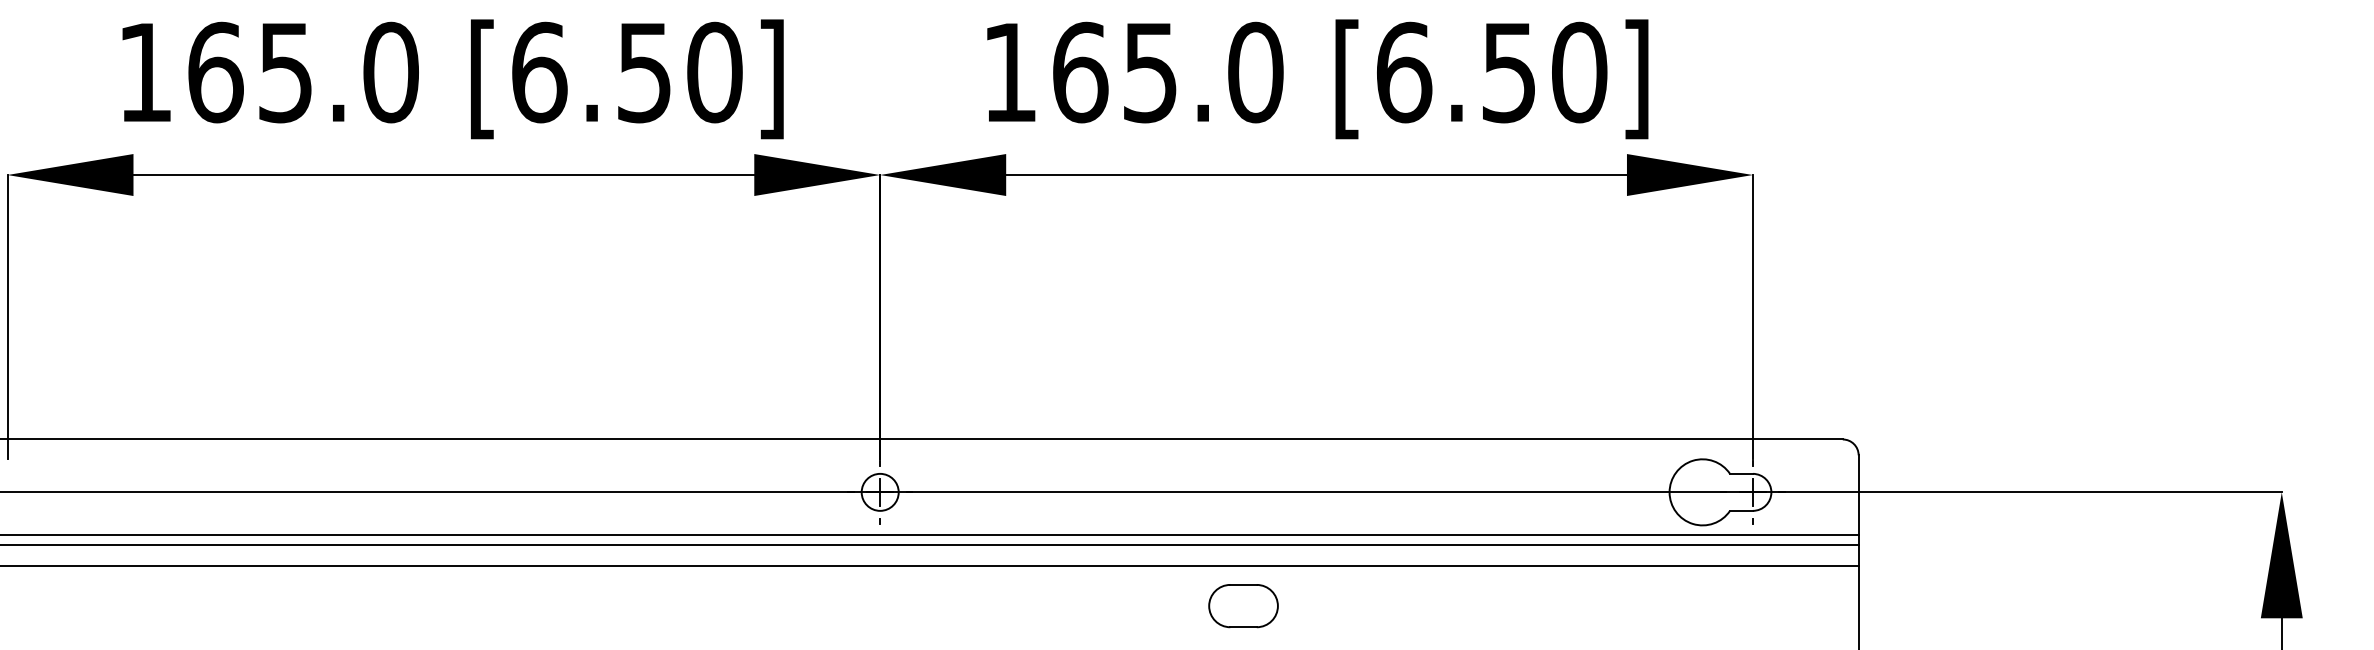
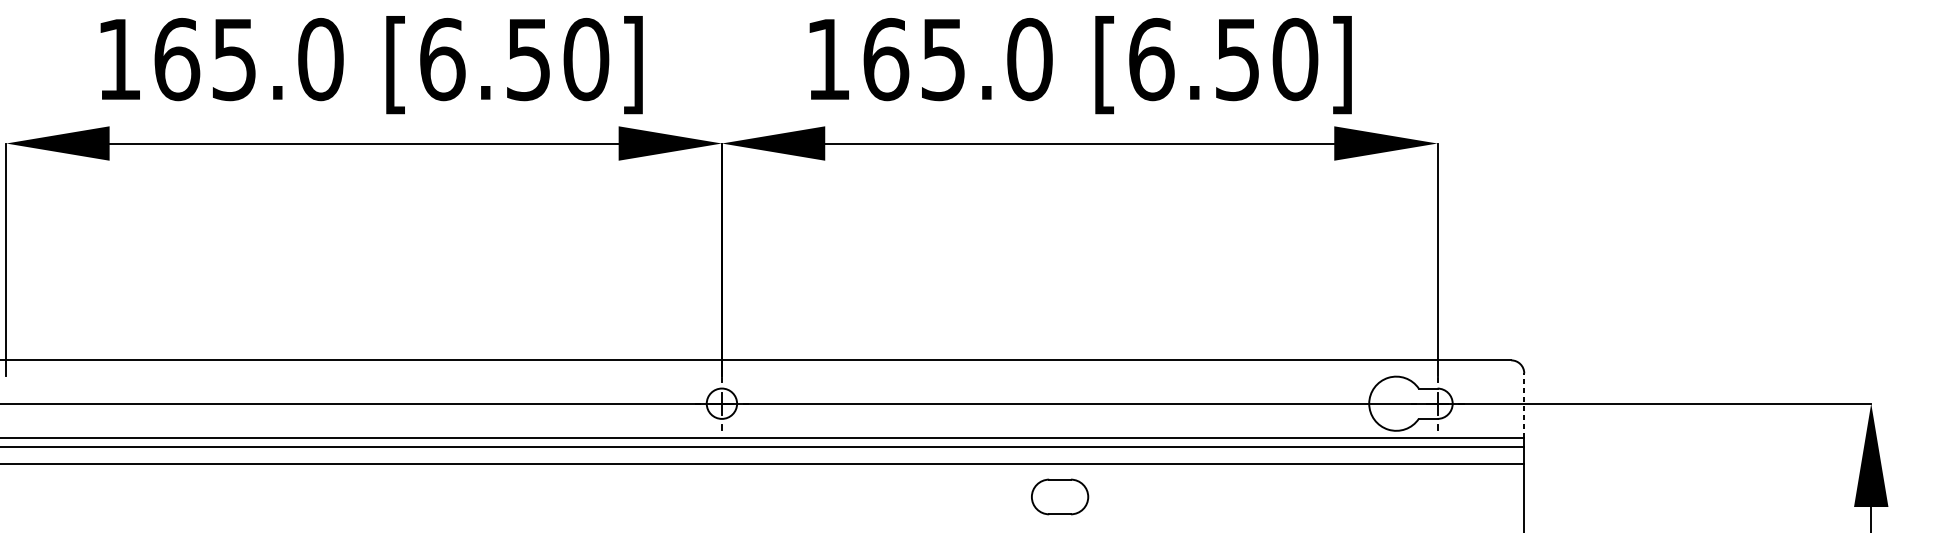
line: (1858, 495) -> (1524, 406), solid -> dashed
part: (1243, 606) -> (1060, 497), moved

